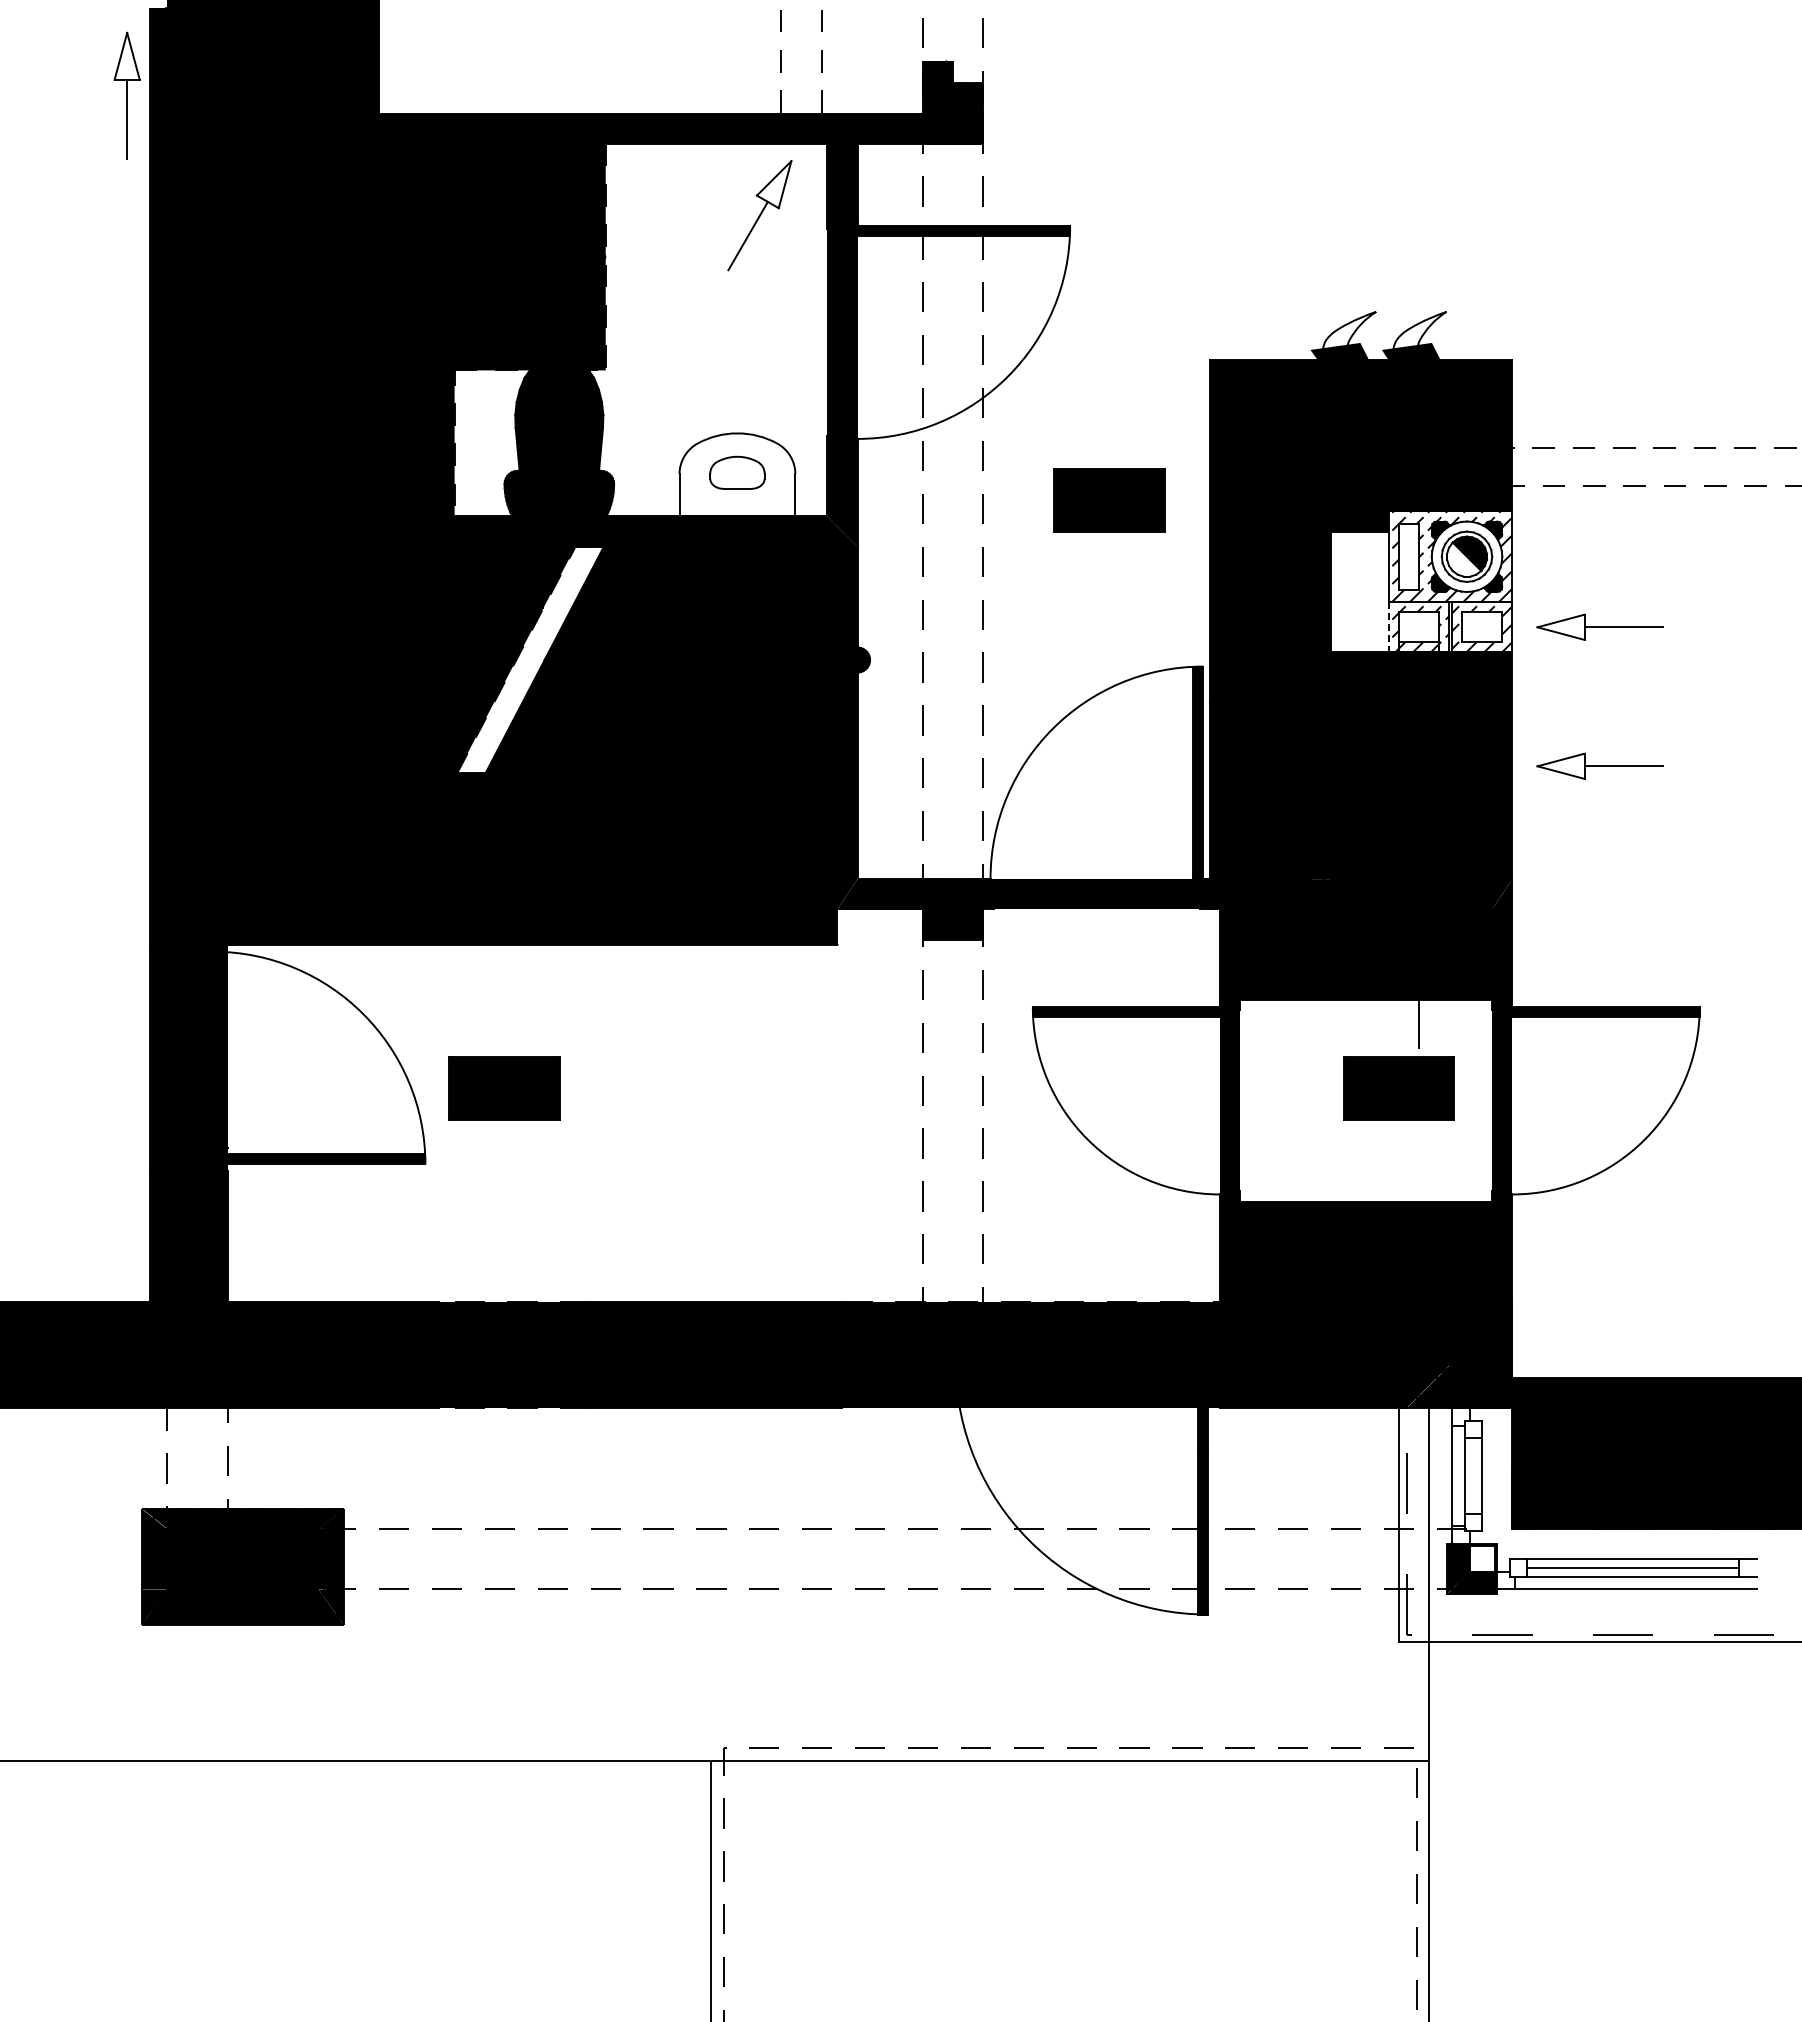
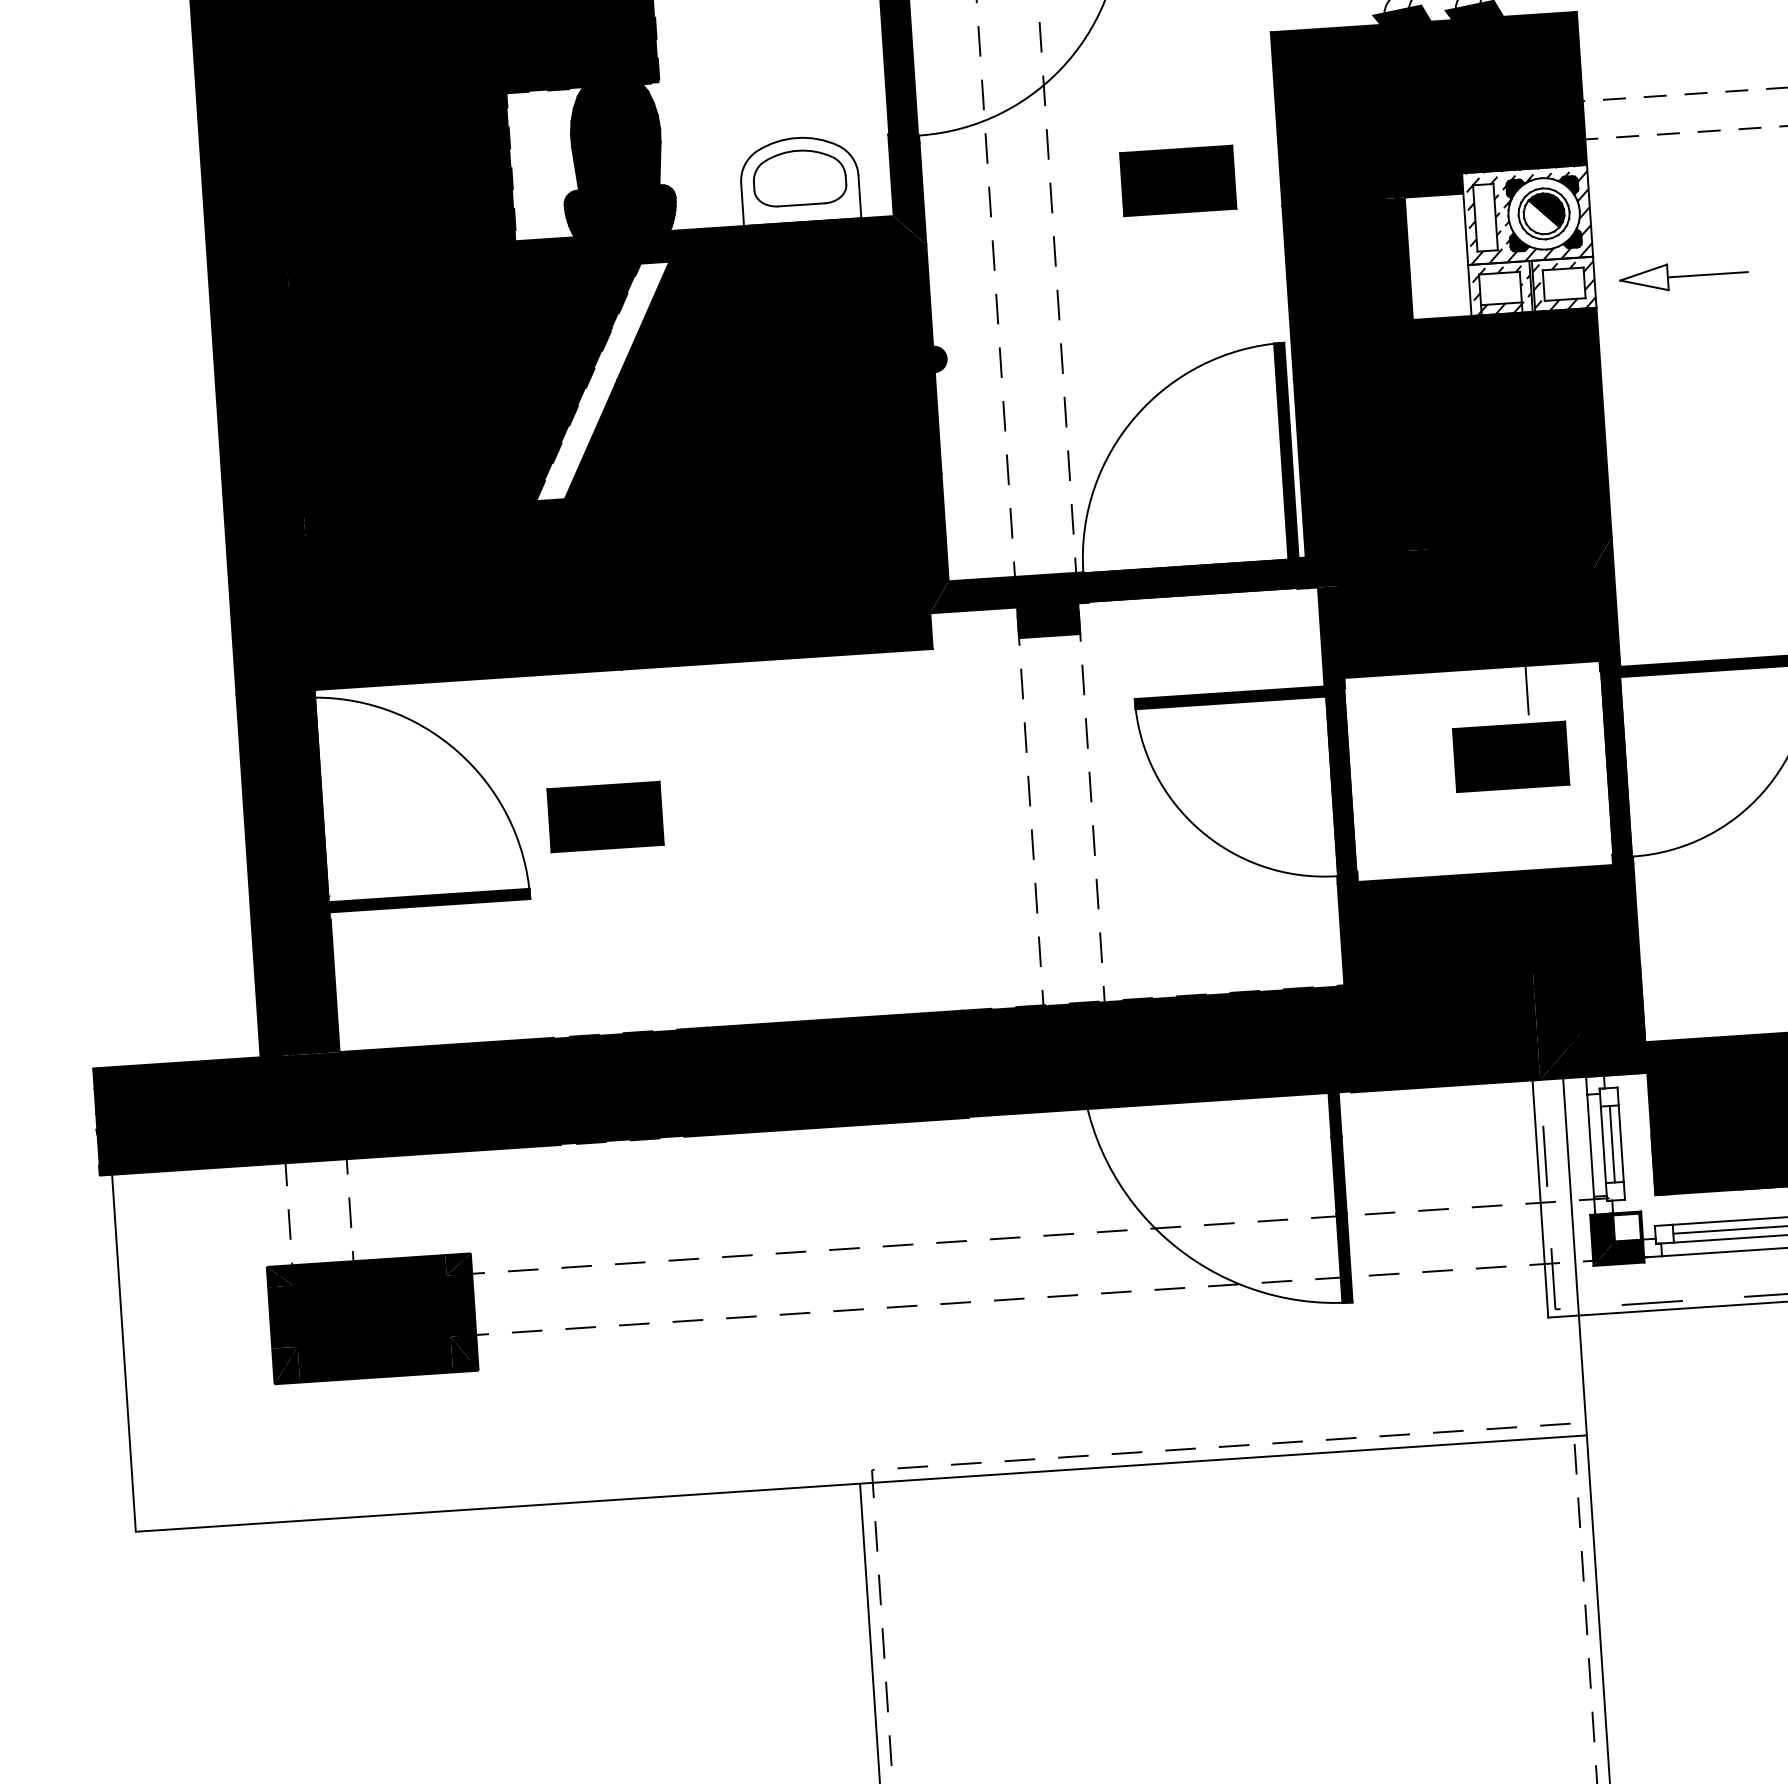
part: (737, 472) -> (799, 177), size x1.67
line: (1388, 627) -> (1469, 290), dashed -> solid
part: (1599, 765) -> (1692, 416), removed
line: (1473, 1475) -> (1612, 1143), added

